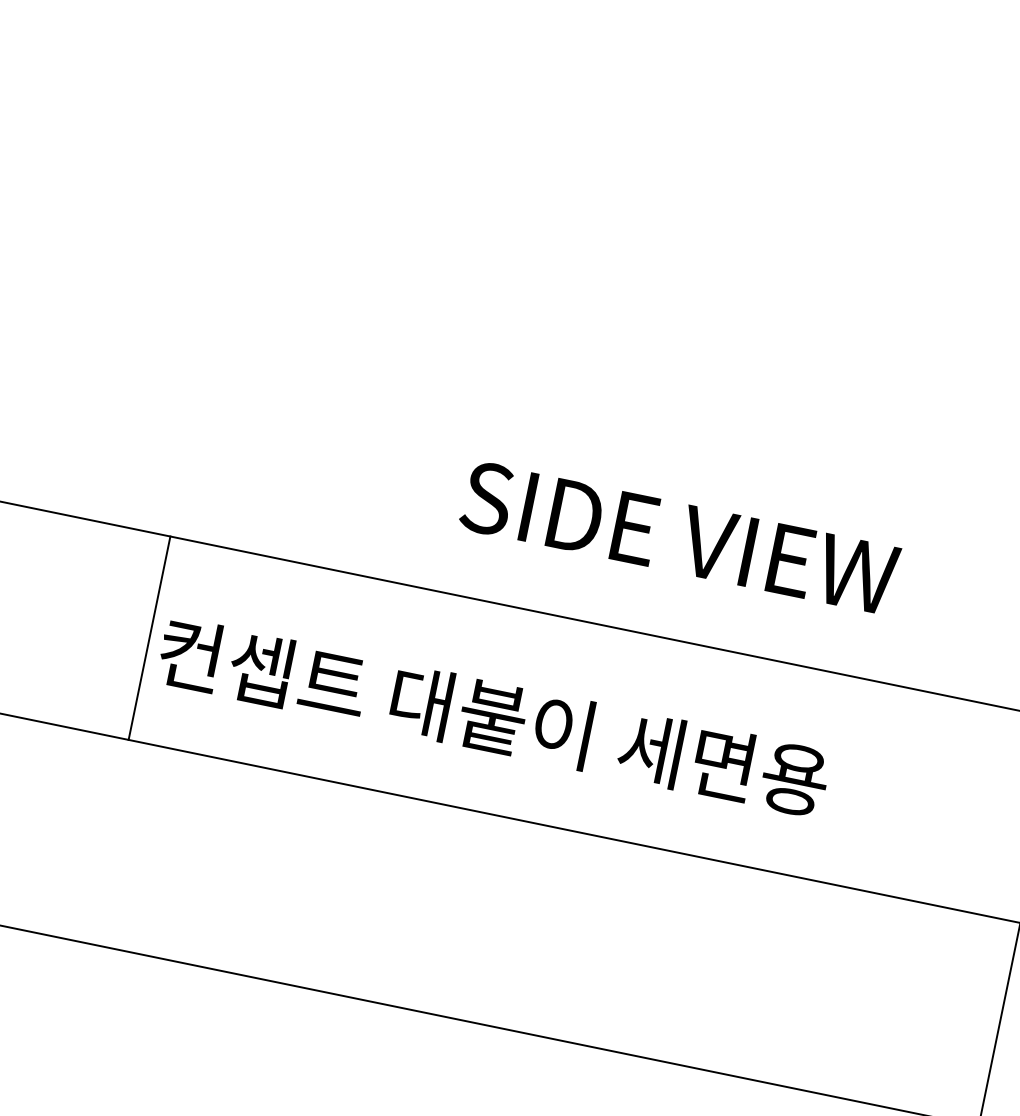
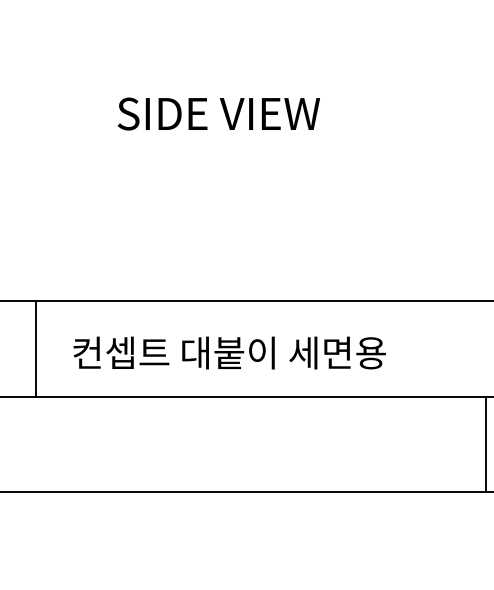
text: (679, 536) -> (218, 113), moved
line: (150, 636) -> (36, 348), moved

